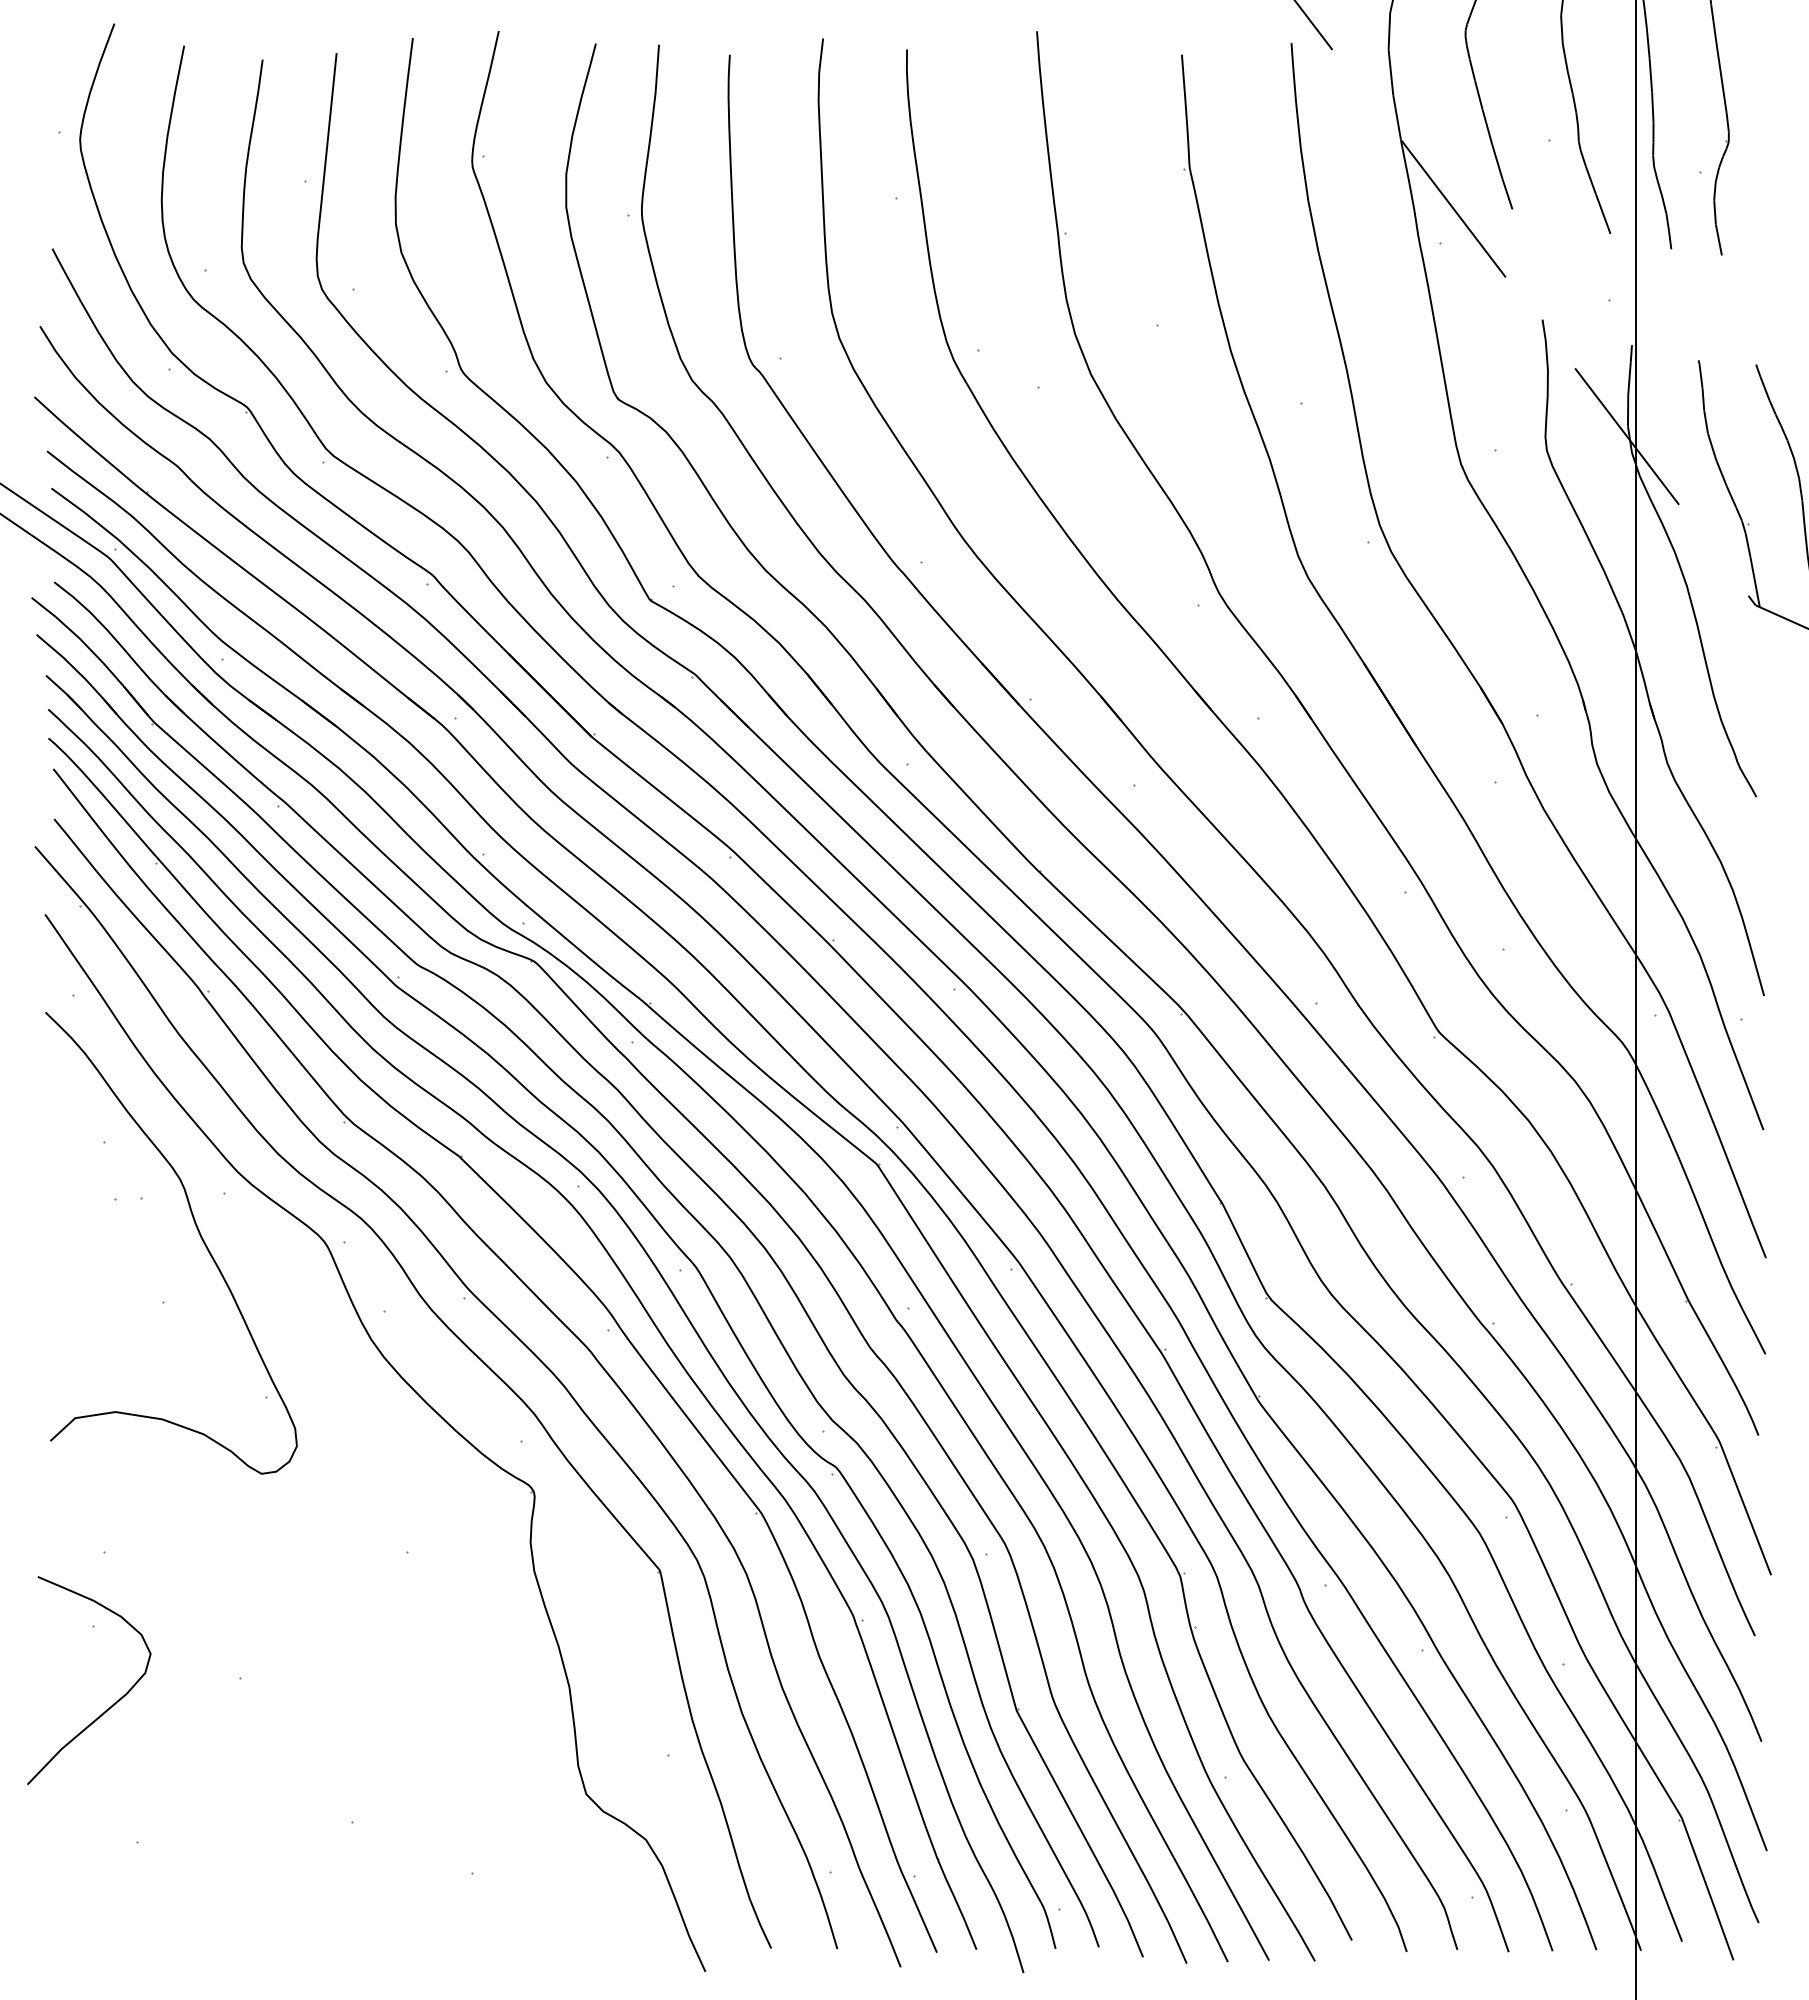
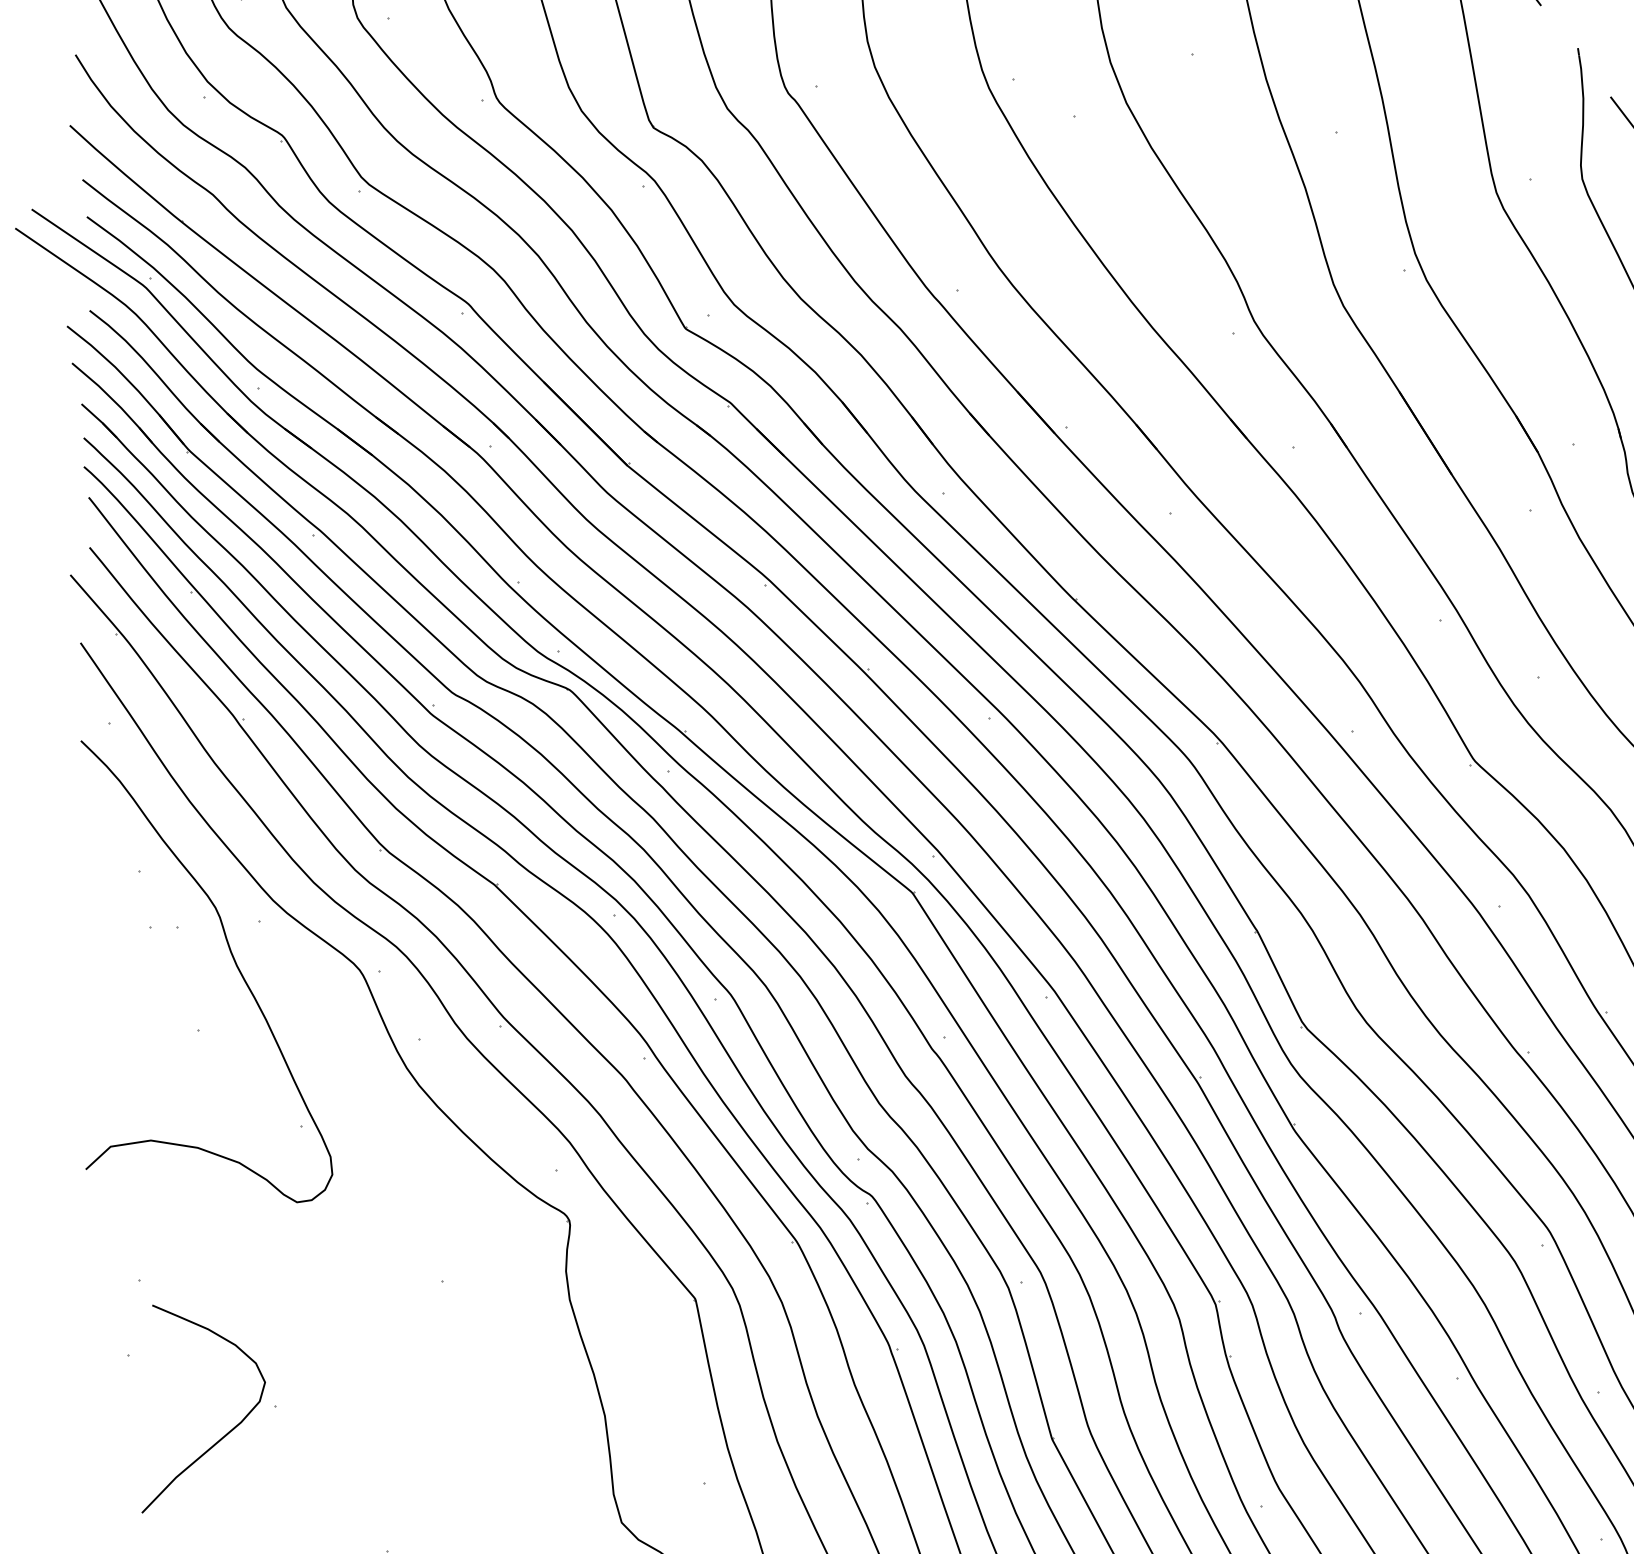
curve: (113, 1703) -> (227, 1431), moved

